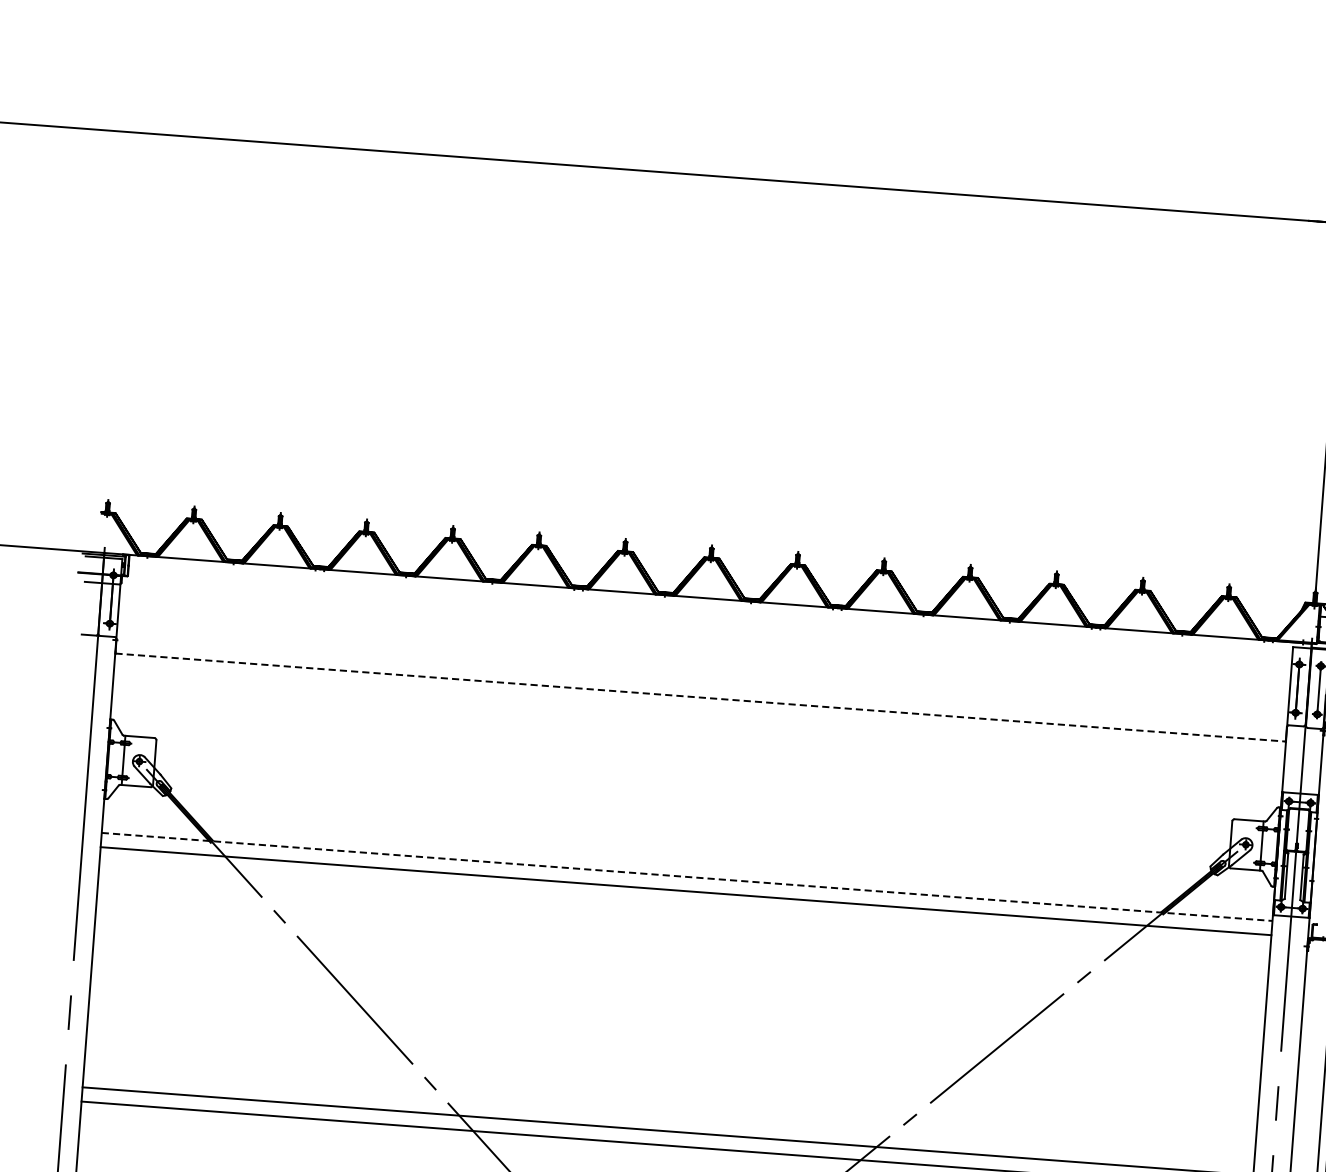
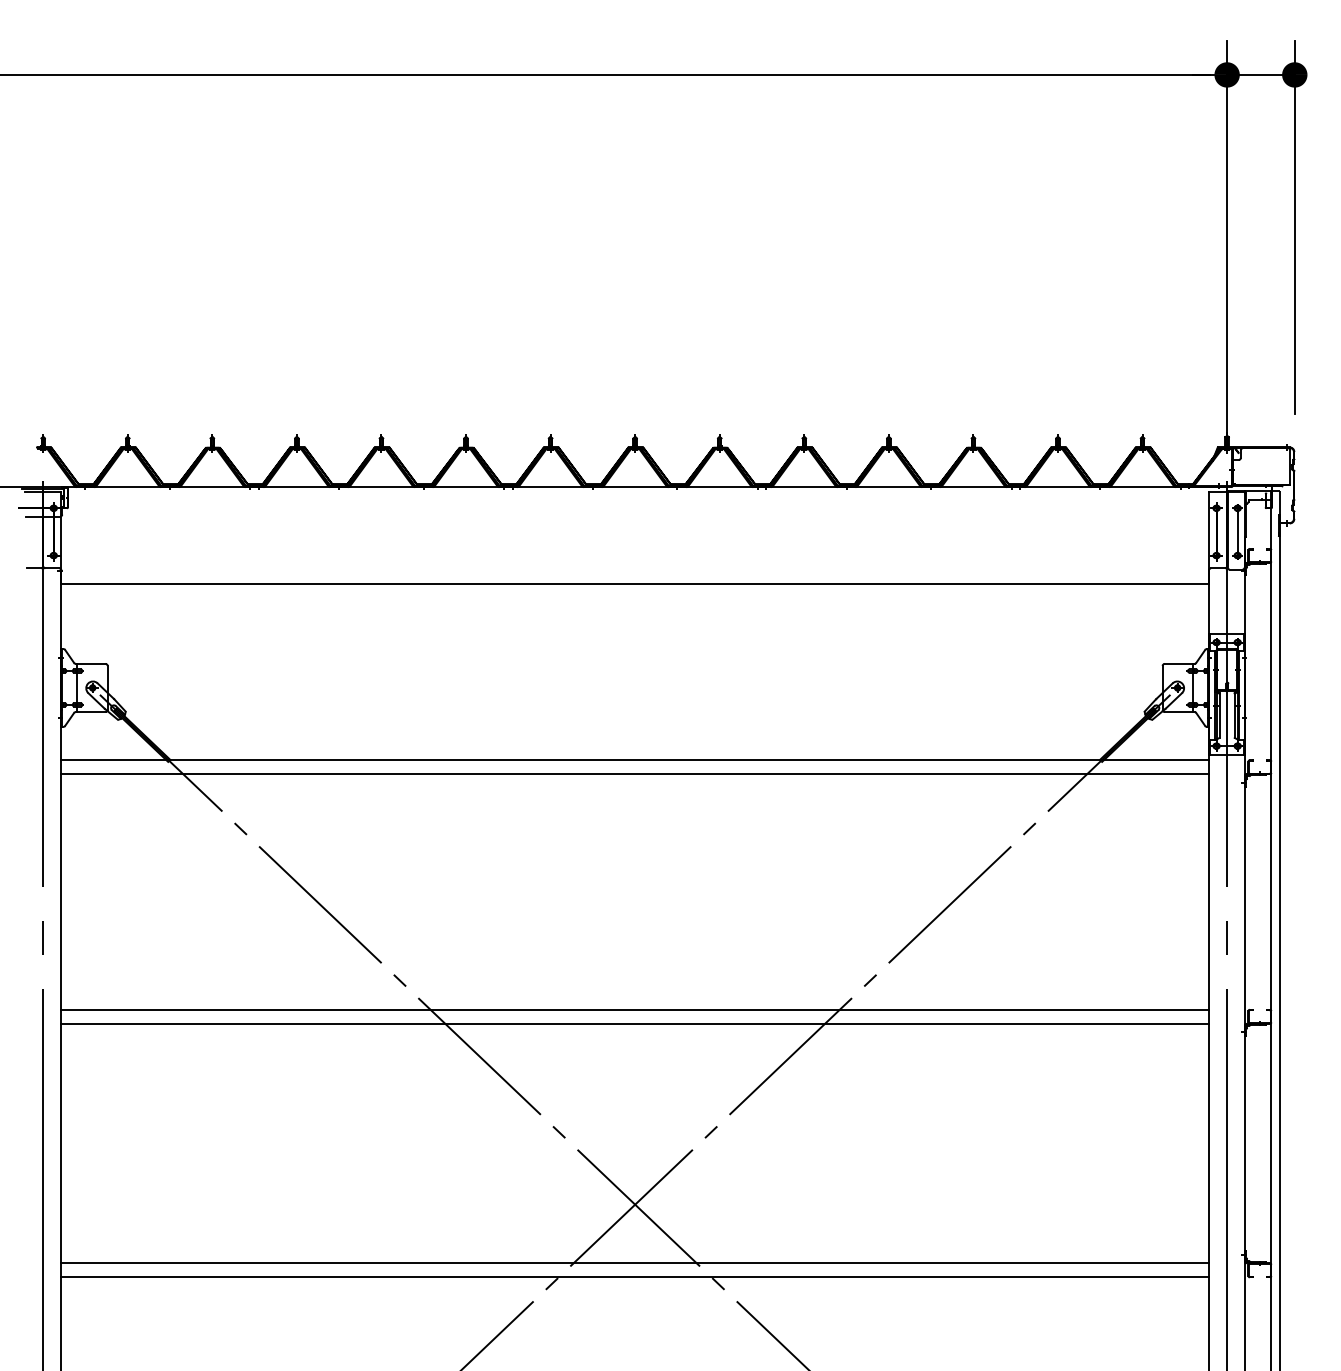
line: (700, 697) -> (635, 584), dashed -> solid
line: (687, 877) -> (635, 760), dashed -> solid

